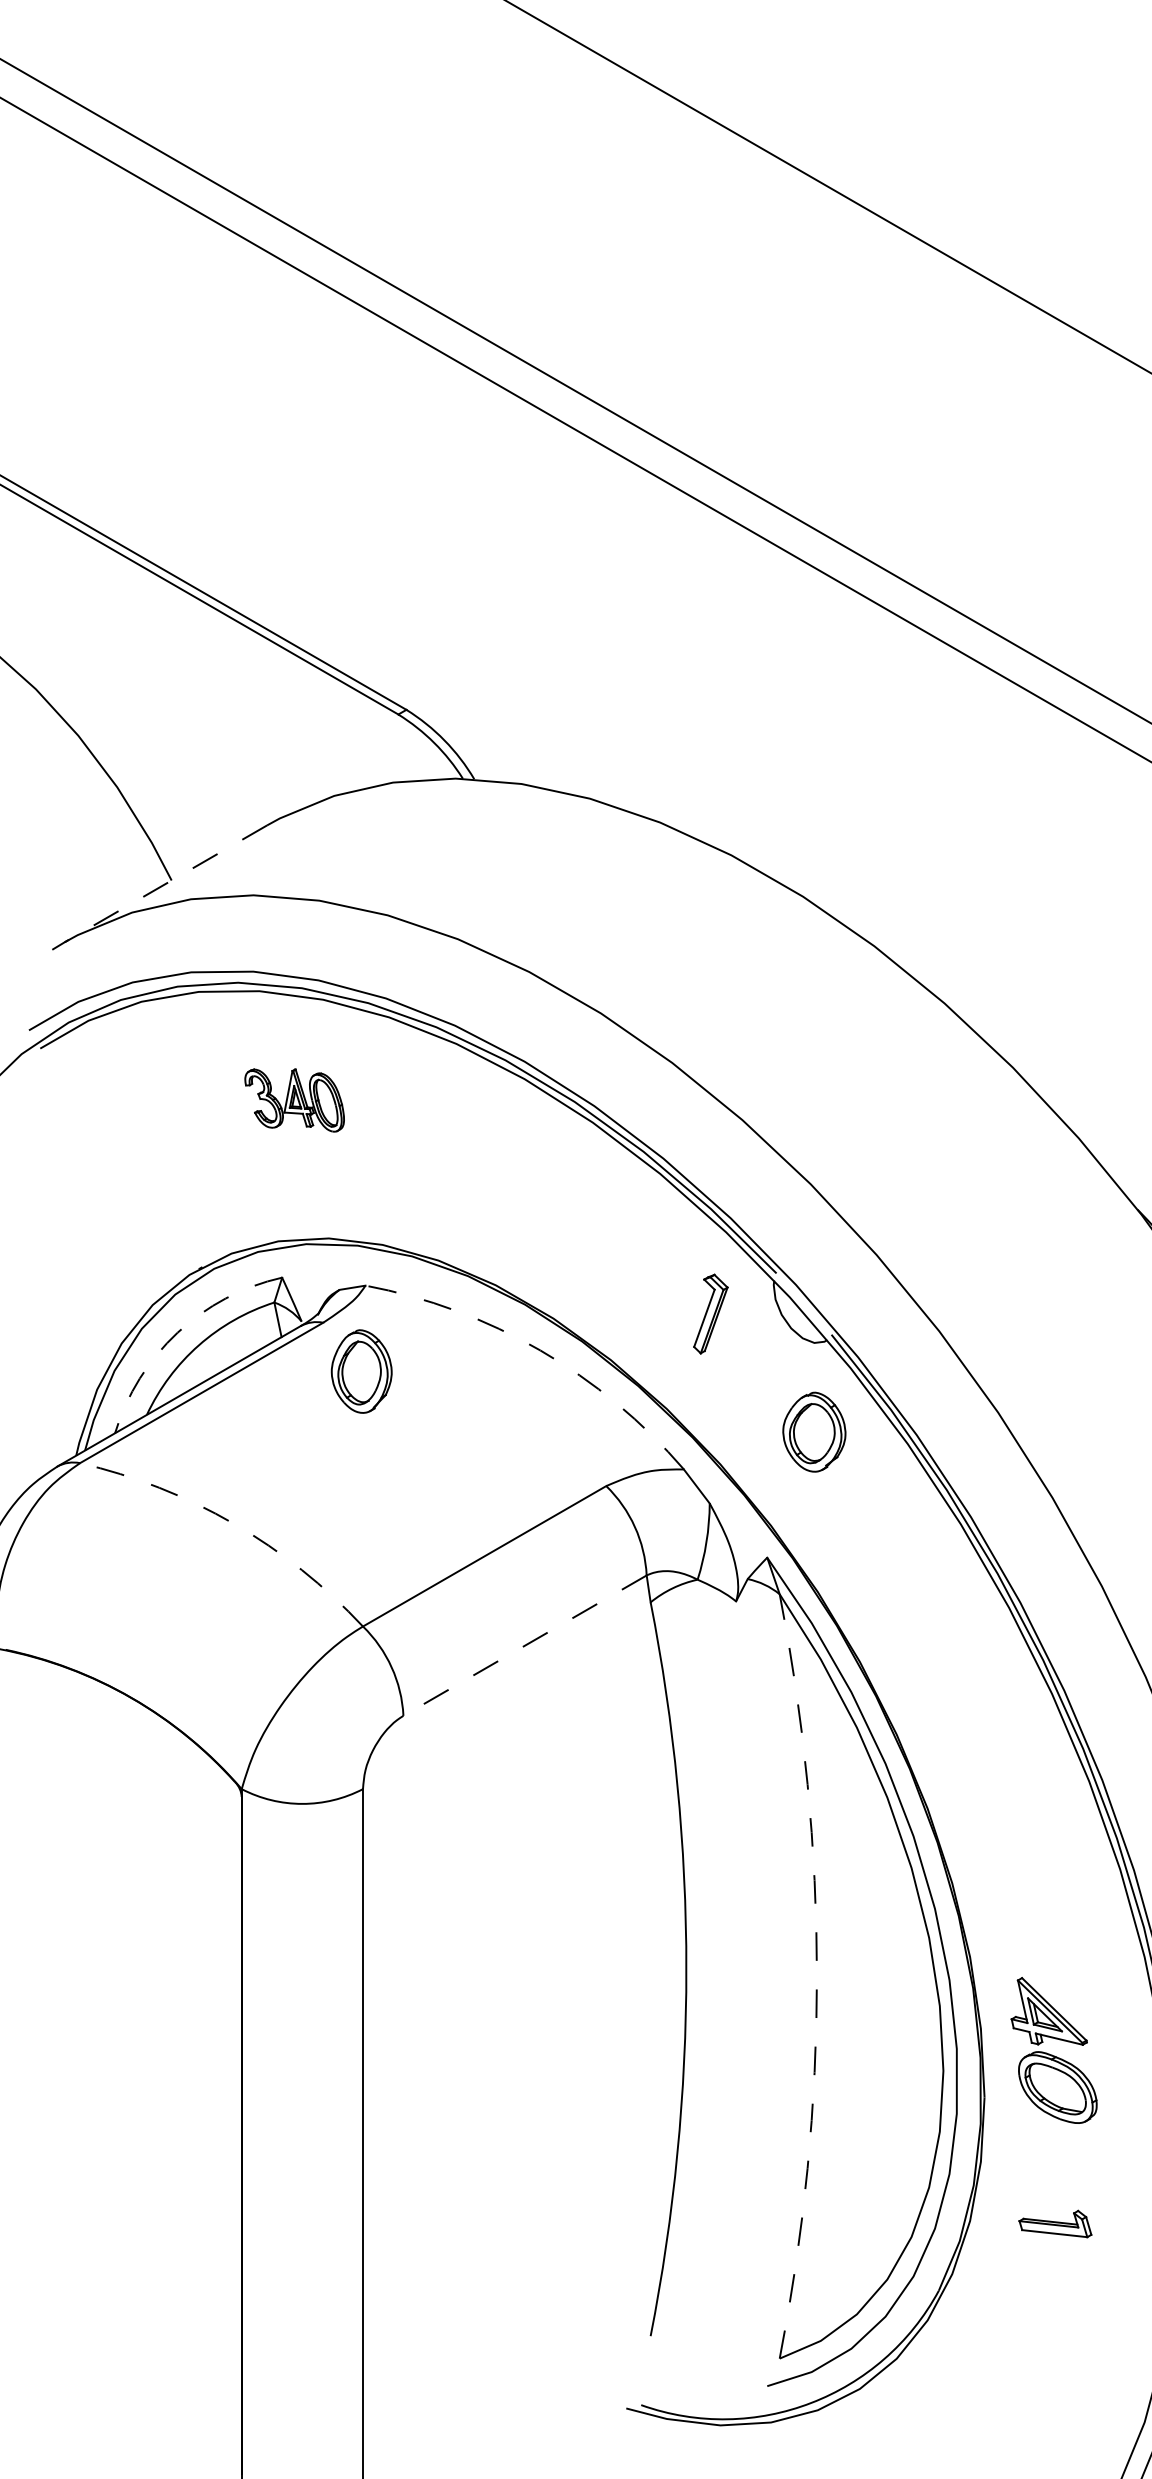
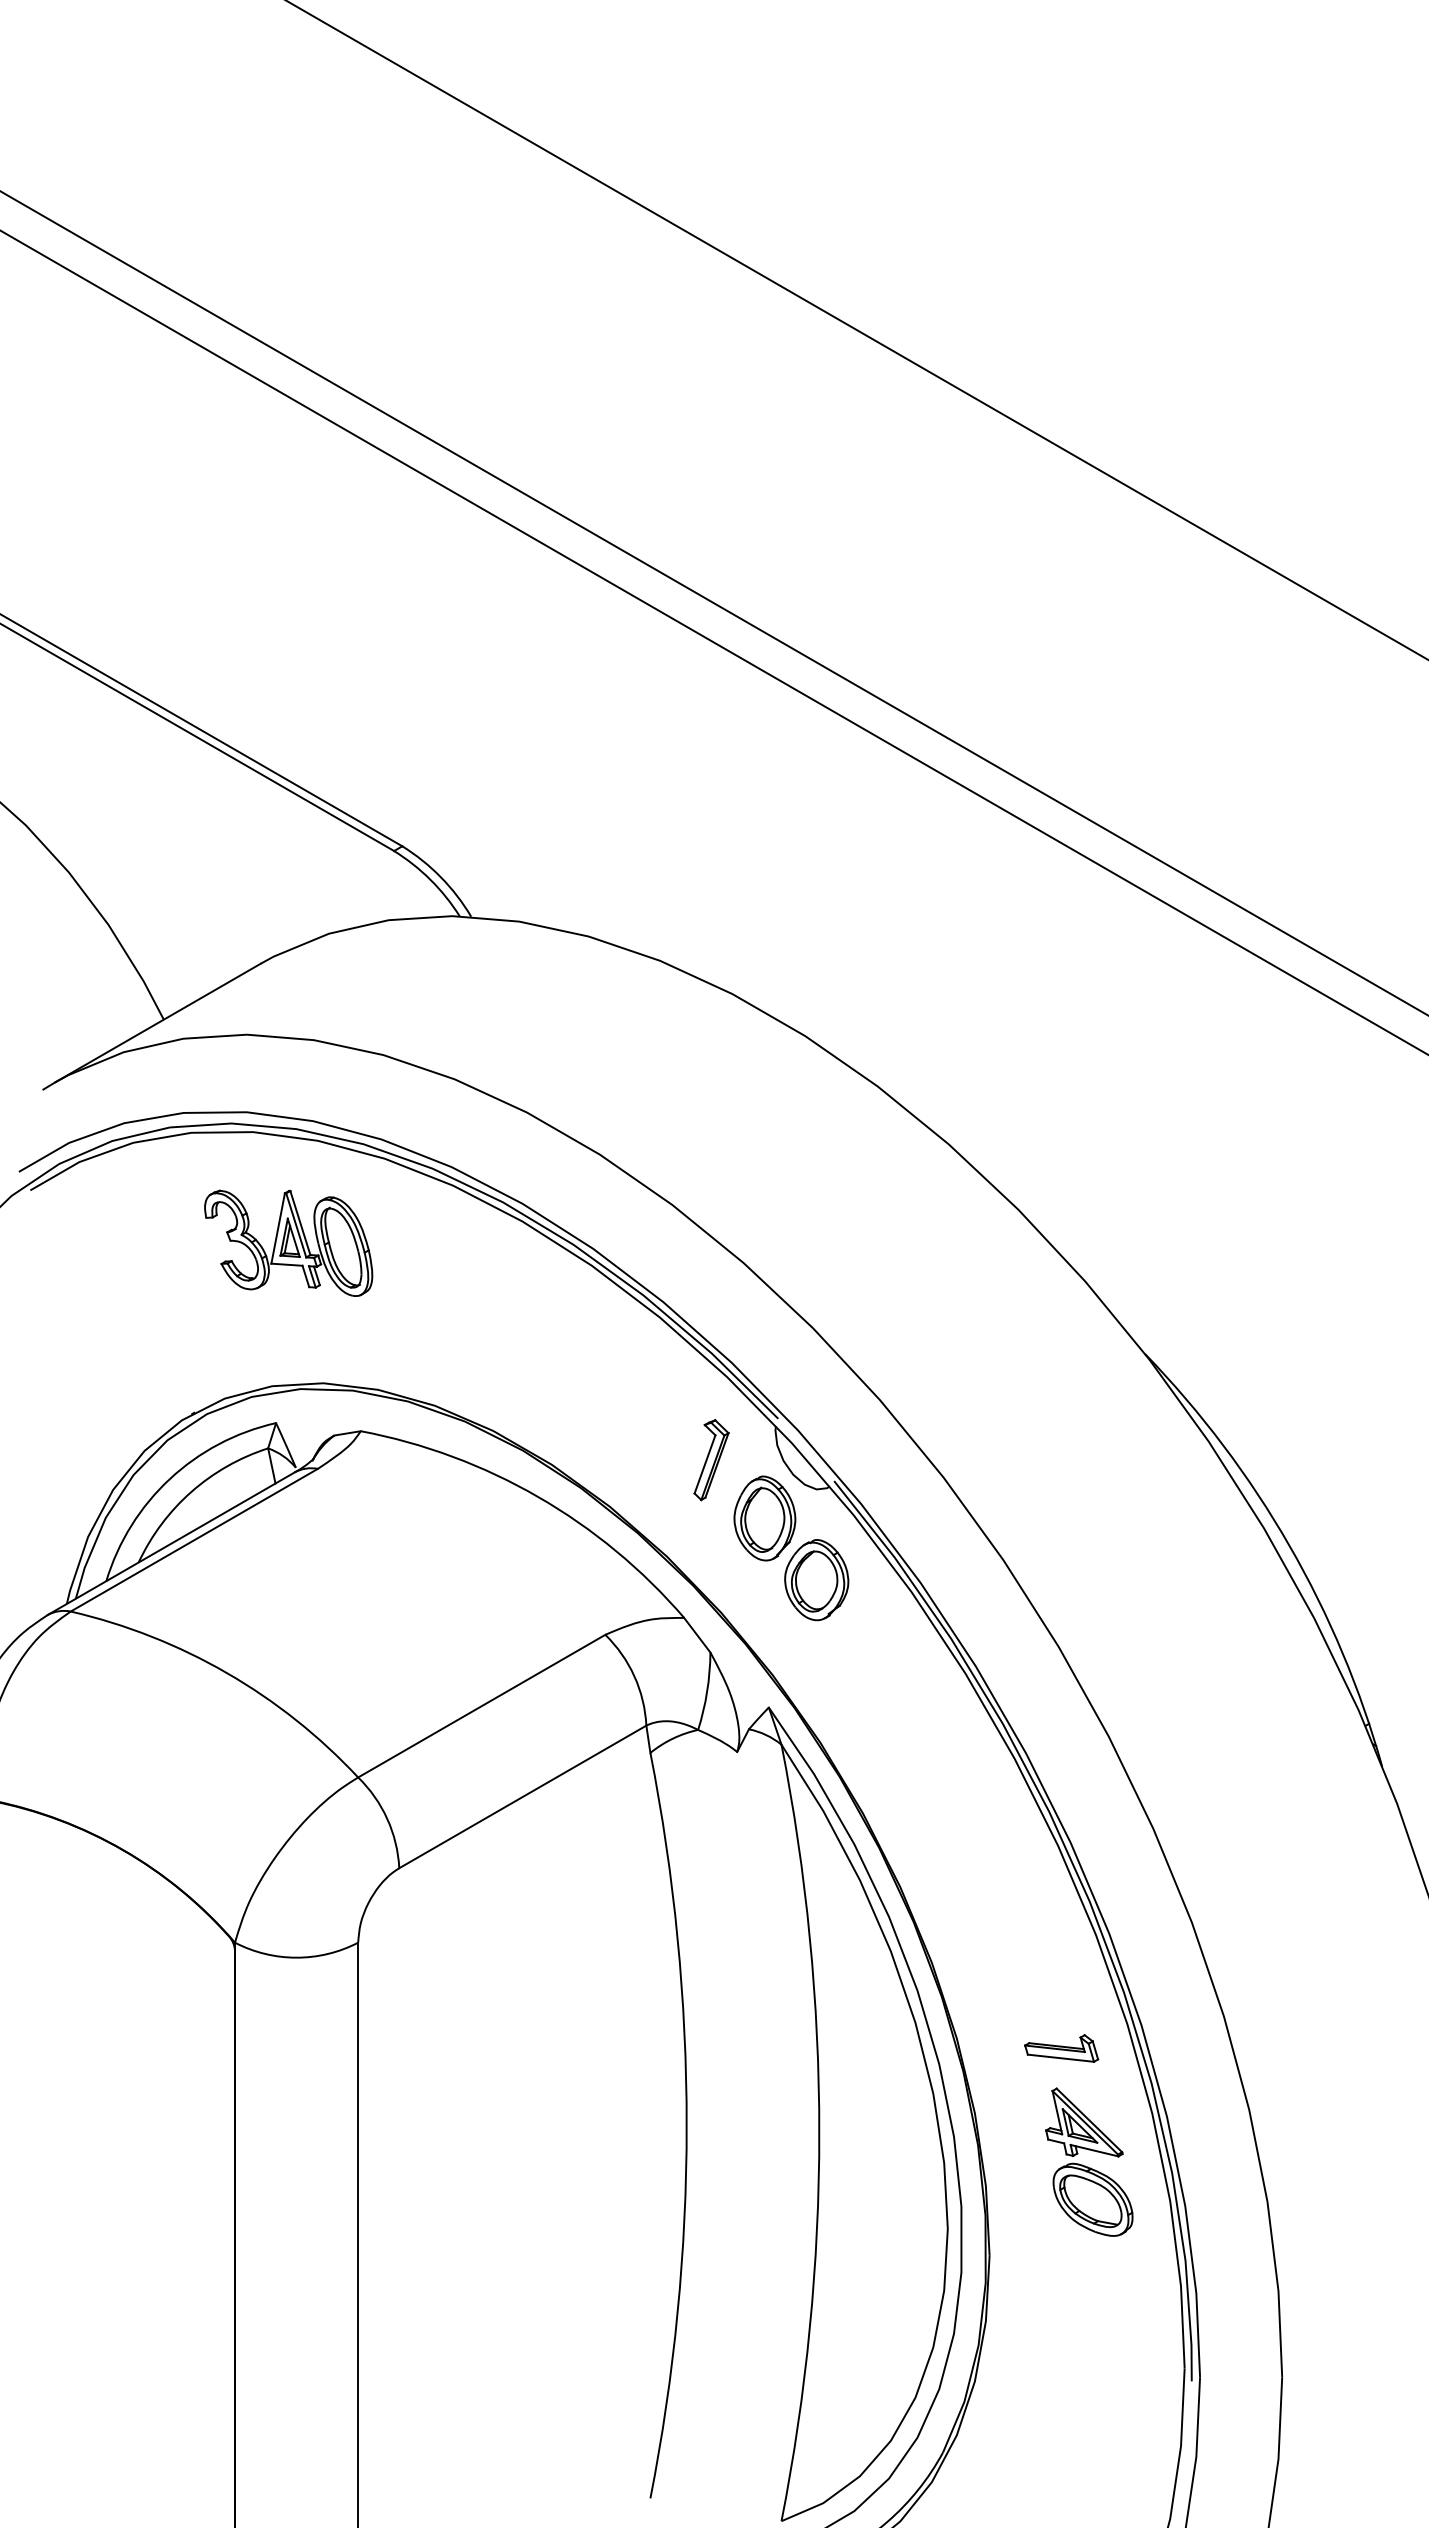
line: (166, 883) -> (158, 1022), dashed -> solid
part: (294, 1099) -> (288, 1242), size x1.67
arc: (177, 1333) -> (169, 1479), dashed -> solid
arc: (540, 1350) -> (538, 1497), dashed -> solid
part: (361, 1371) -> (764, 1518), moved
arc: (233, 1524) -> (226, 1673), dashed -> solid
line: (524, 1645) -> (522, 1796), dashed -> solid
arc: (817, 1975) -> (819, 2132), dashed -> solid
part: (1054, 2049) -> (1089, 2161), moved
part: (1055, 2224) -> (1061, 2048), moved

